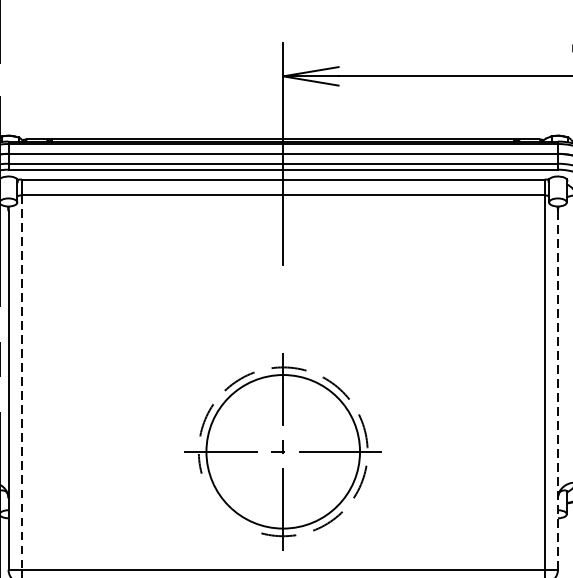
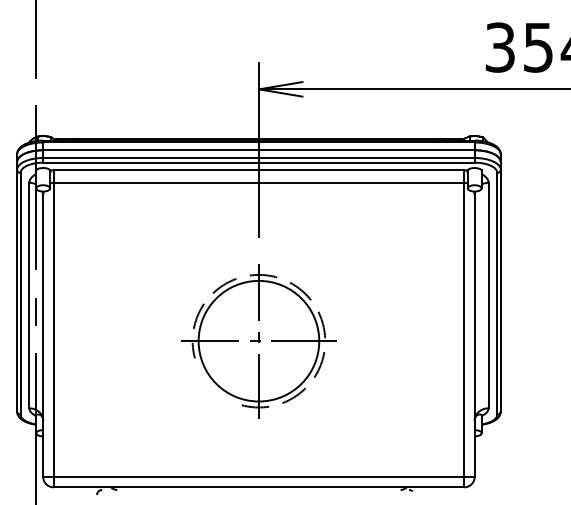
line: (21, 383) -> (53, 330), dashed -> solid
line: (557, 391) -> (474, 336), dashed -> solid
part: (282, 452) -> (258, 341), moved

